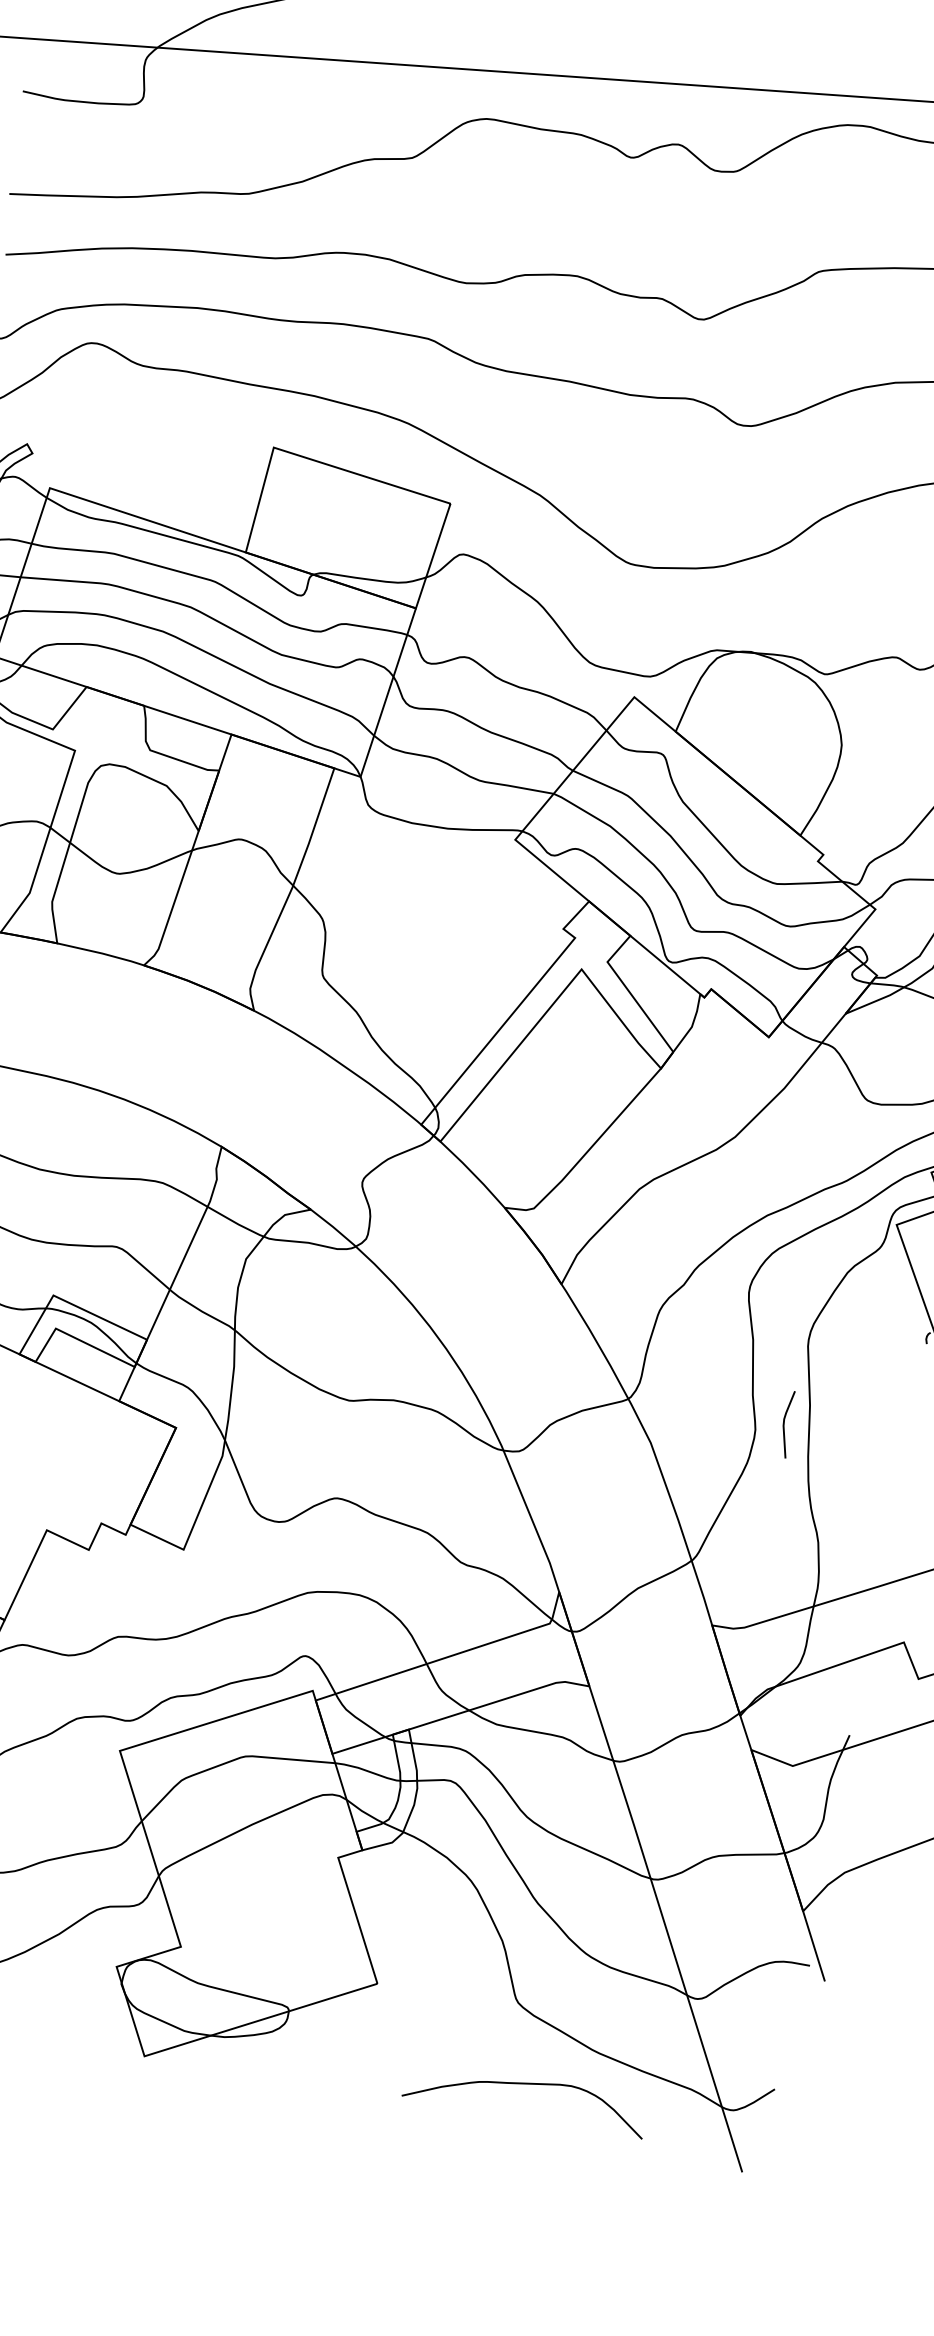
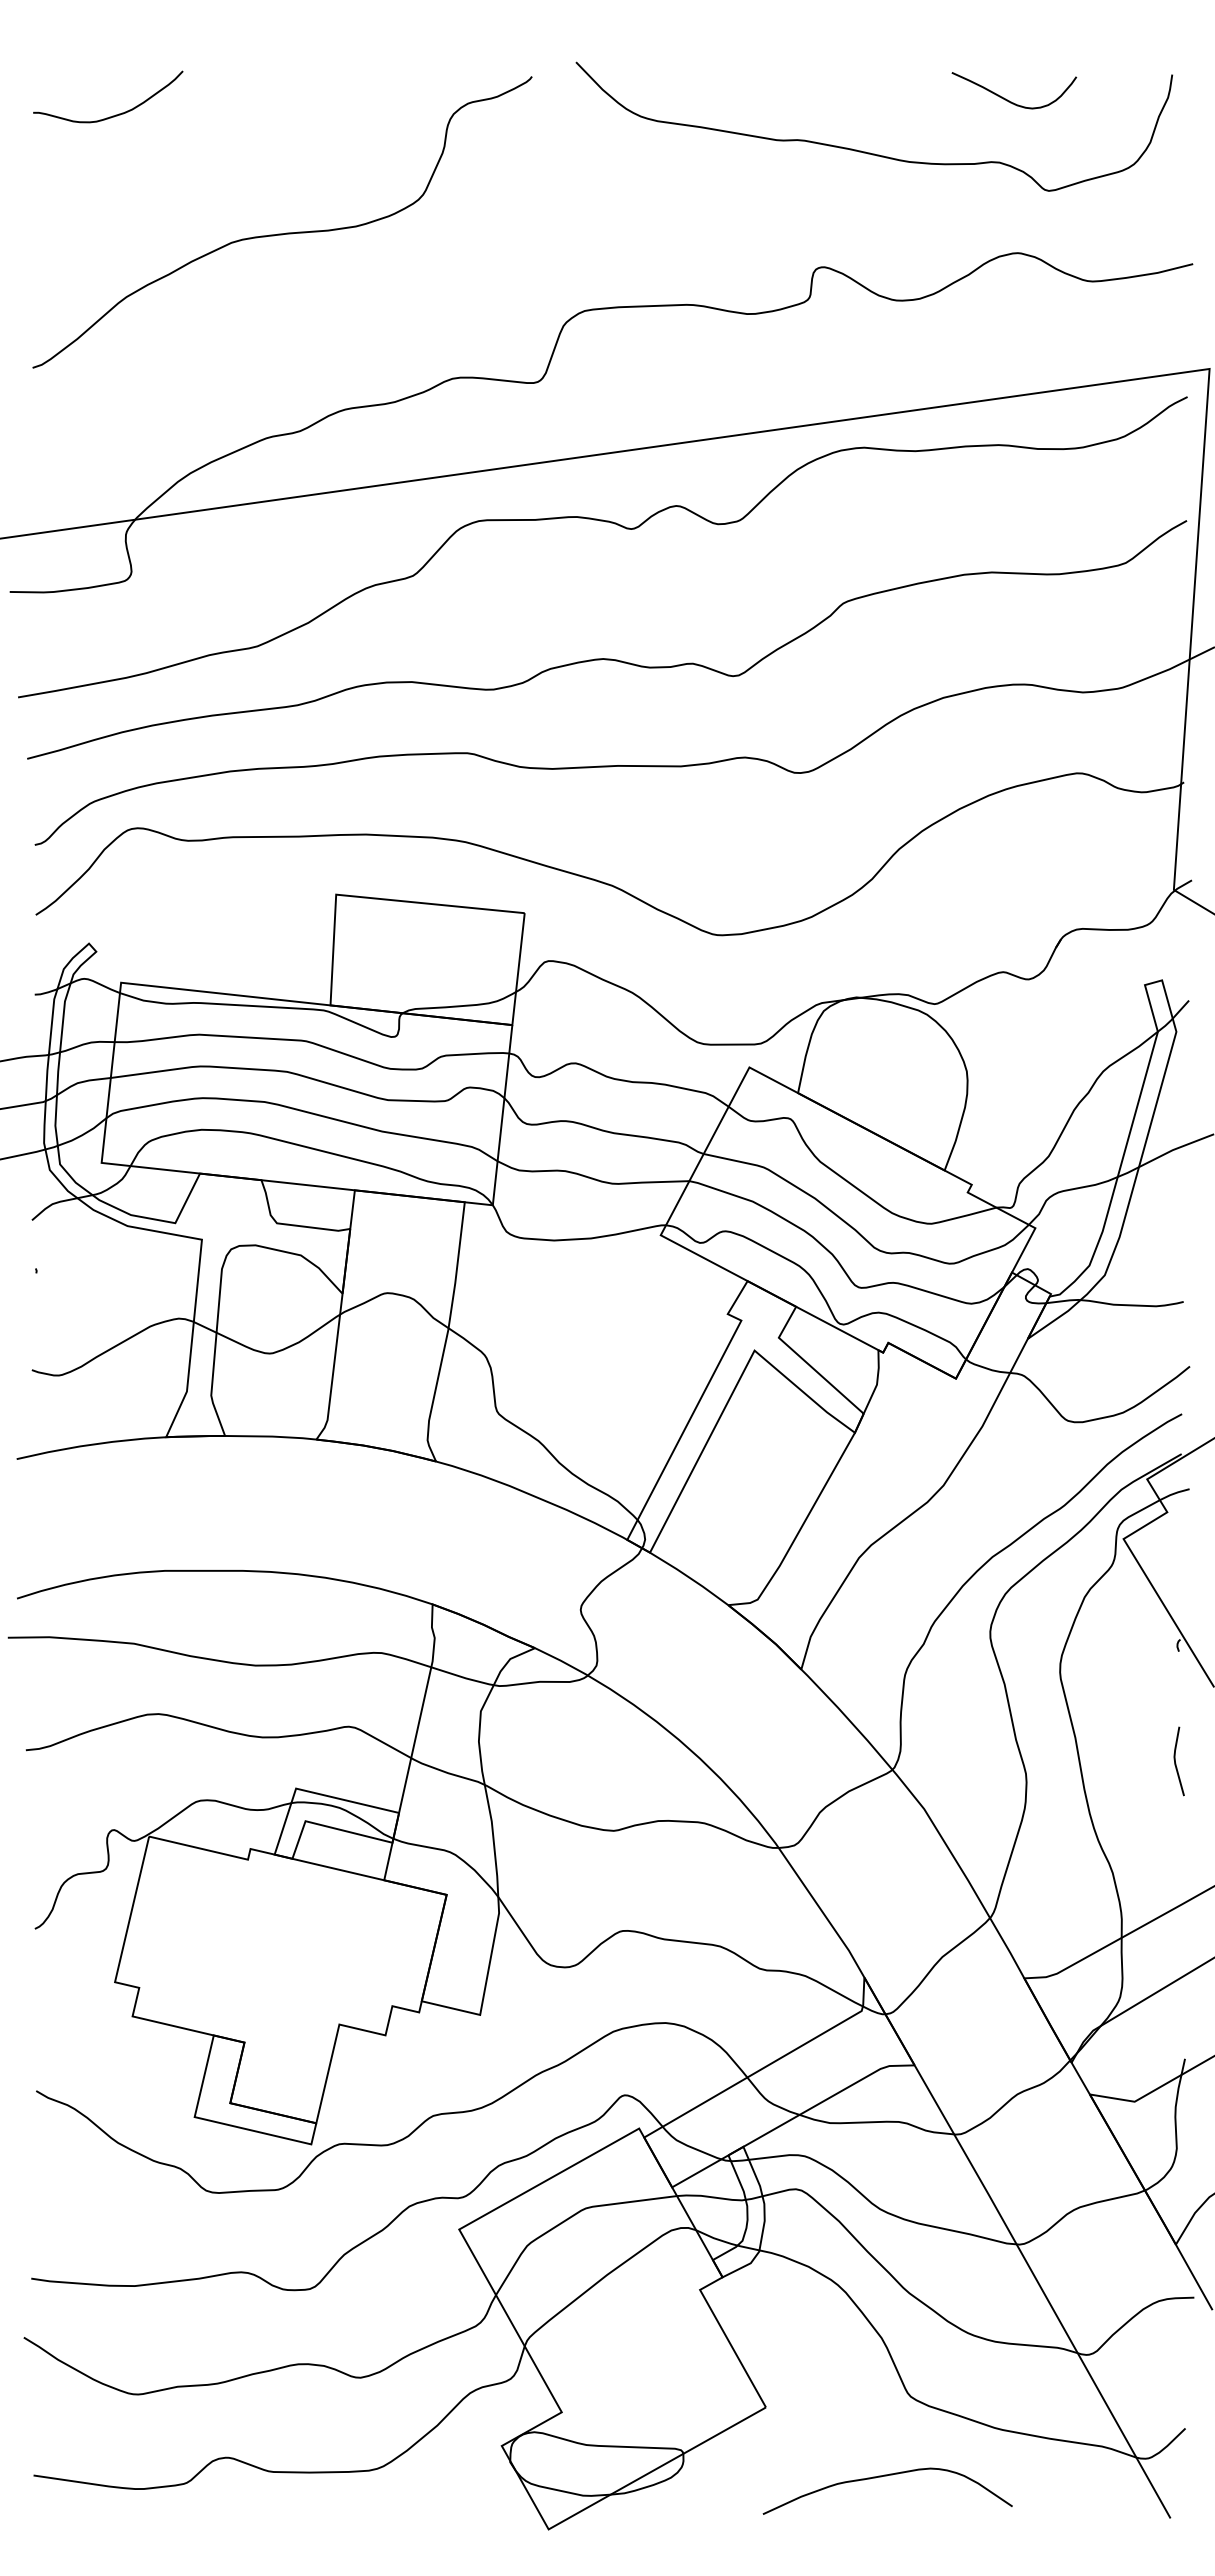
line: (784, 1425) -> (1176, 1763), moved
curve: (528, 2084) -> (887, 2476), moved

